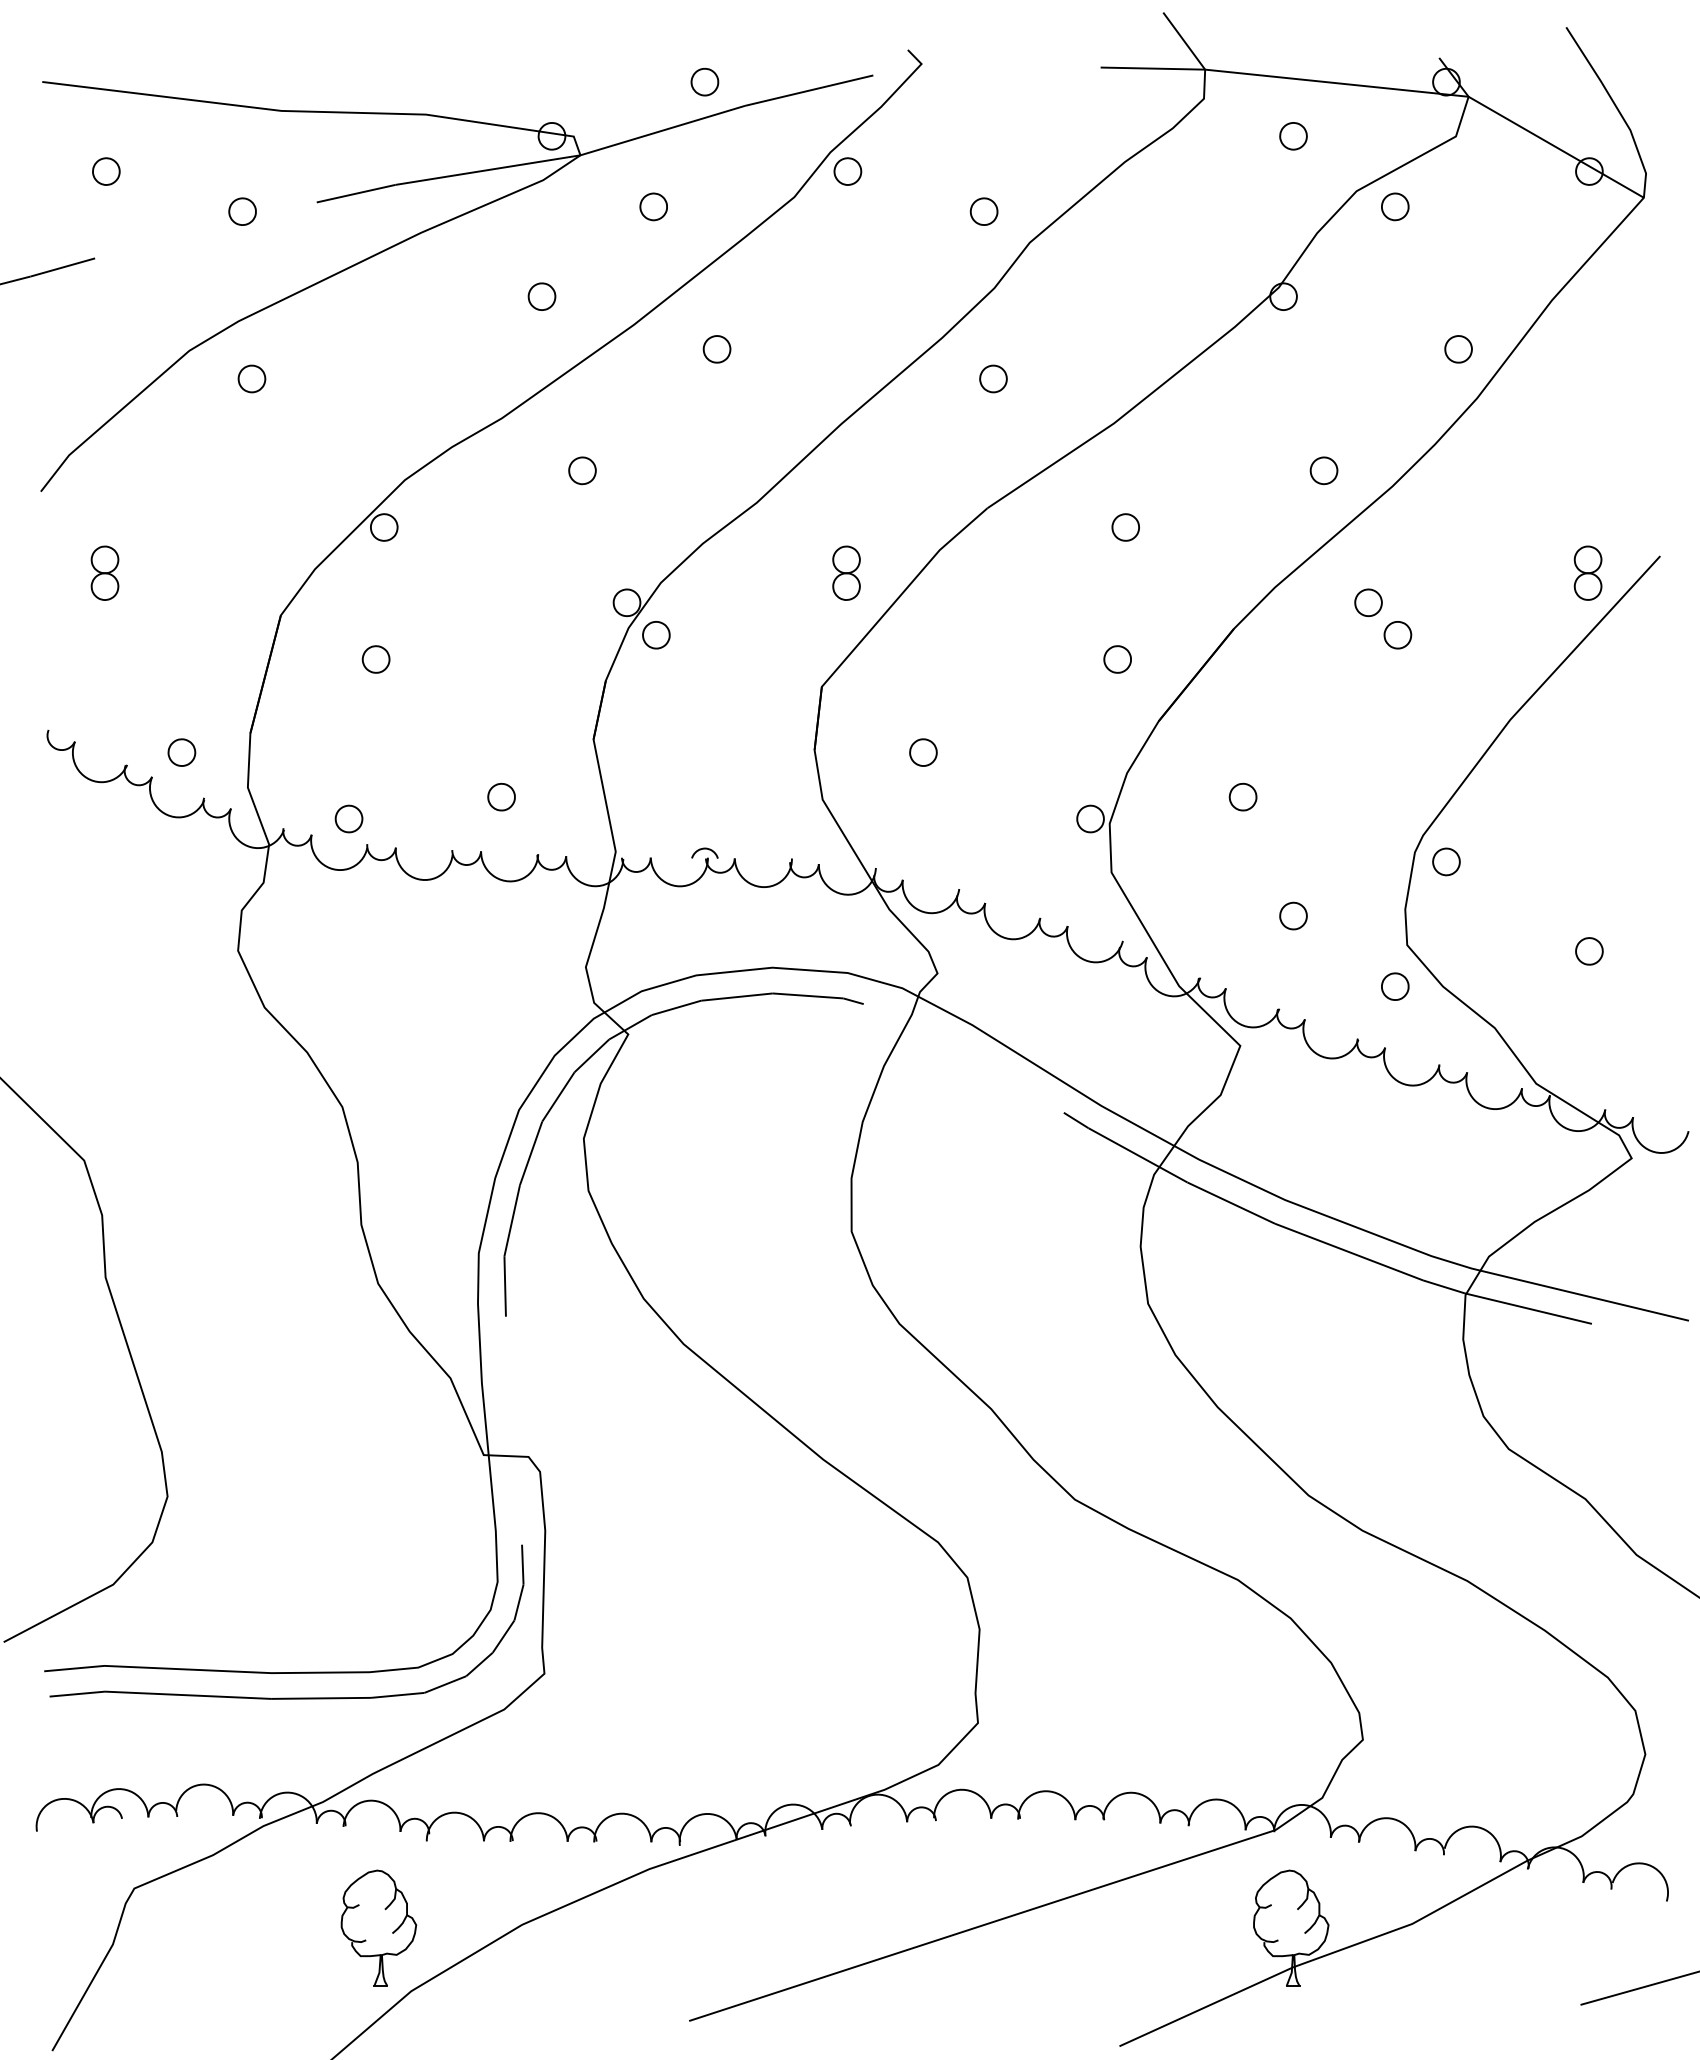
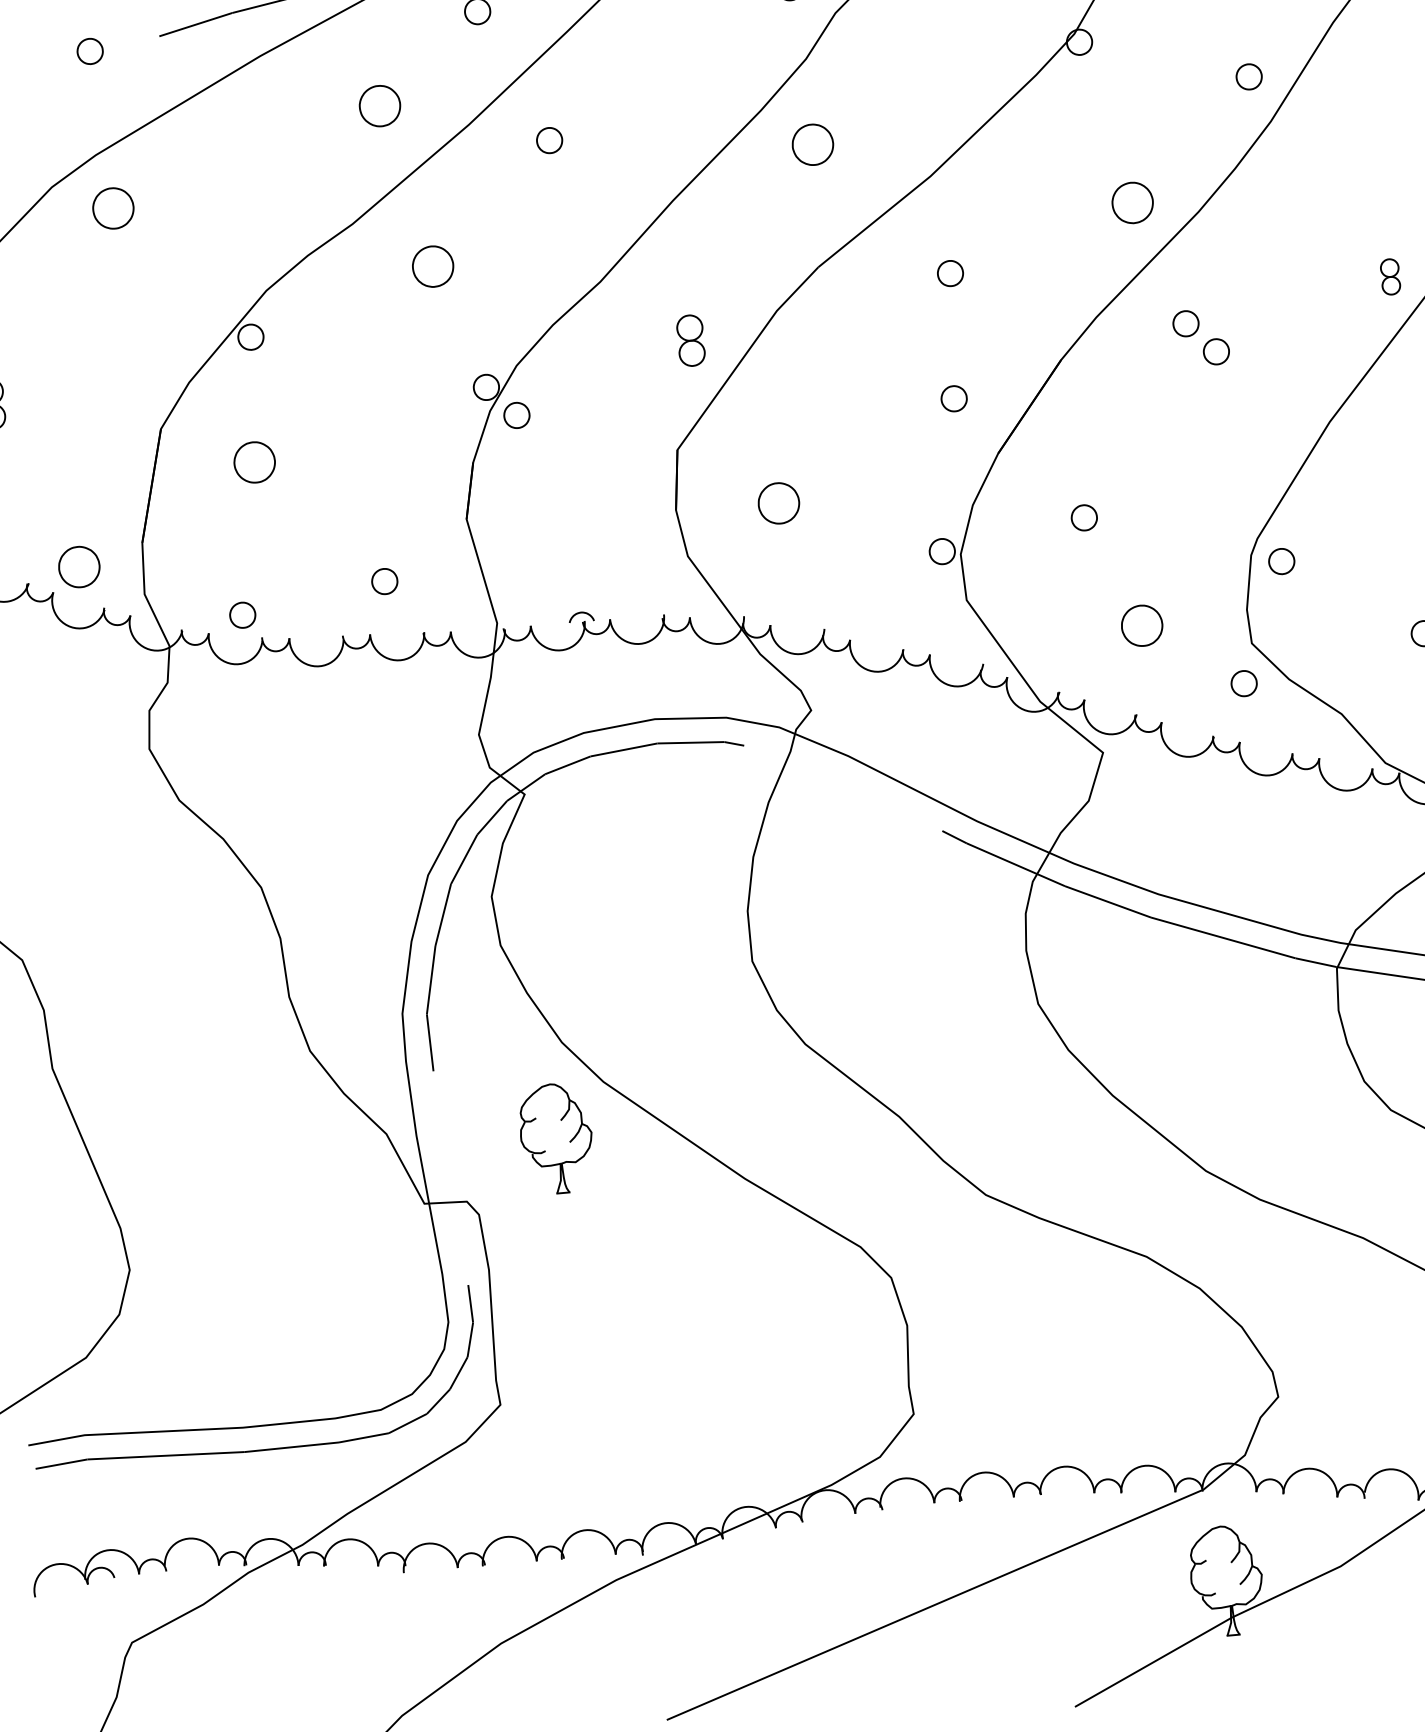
part: (541, 296) -> (379, 105), size x1.6
part: (251, 378) -> (112, 208), size x1.6
part: (993, 378) -> (812, 144), size x1.6
part: (582, 470) -> (433, 266), size x1.6
part: (1323, 470) -> (1132, 202), size x1.6
part: (1587, 572) -> (1389, 276), size x0.7
part: (375, 659) -> (254, 462), size x1.6
part: (181, 752) -> (78, 566), size x1.6
part: (923, 752) -> (778, 503), size x1.6
part: (1293, 915) -> (1142, 625), size x1.6
part: (378, 1927) -> (556, 1137), moved

